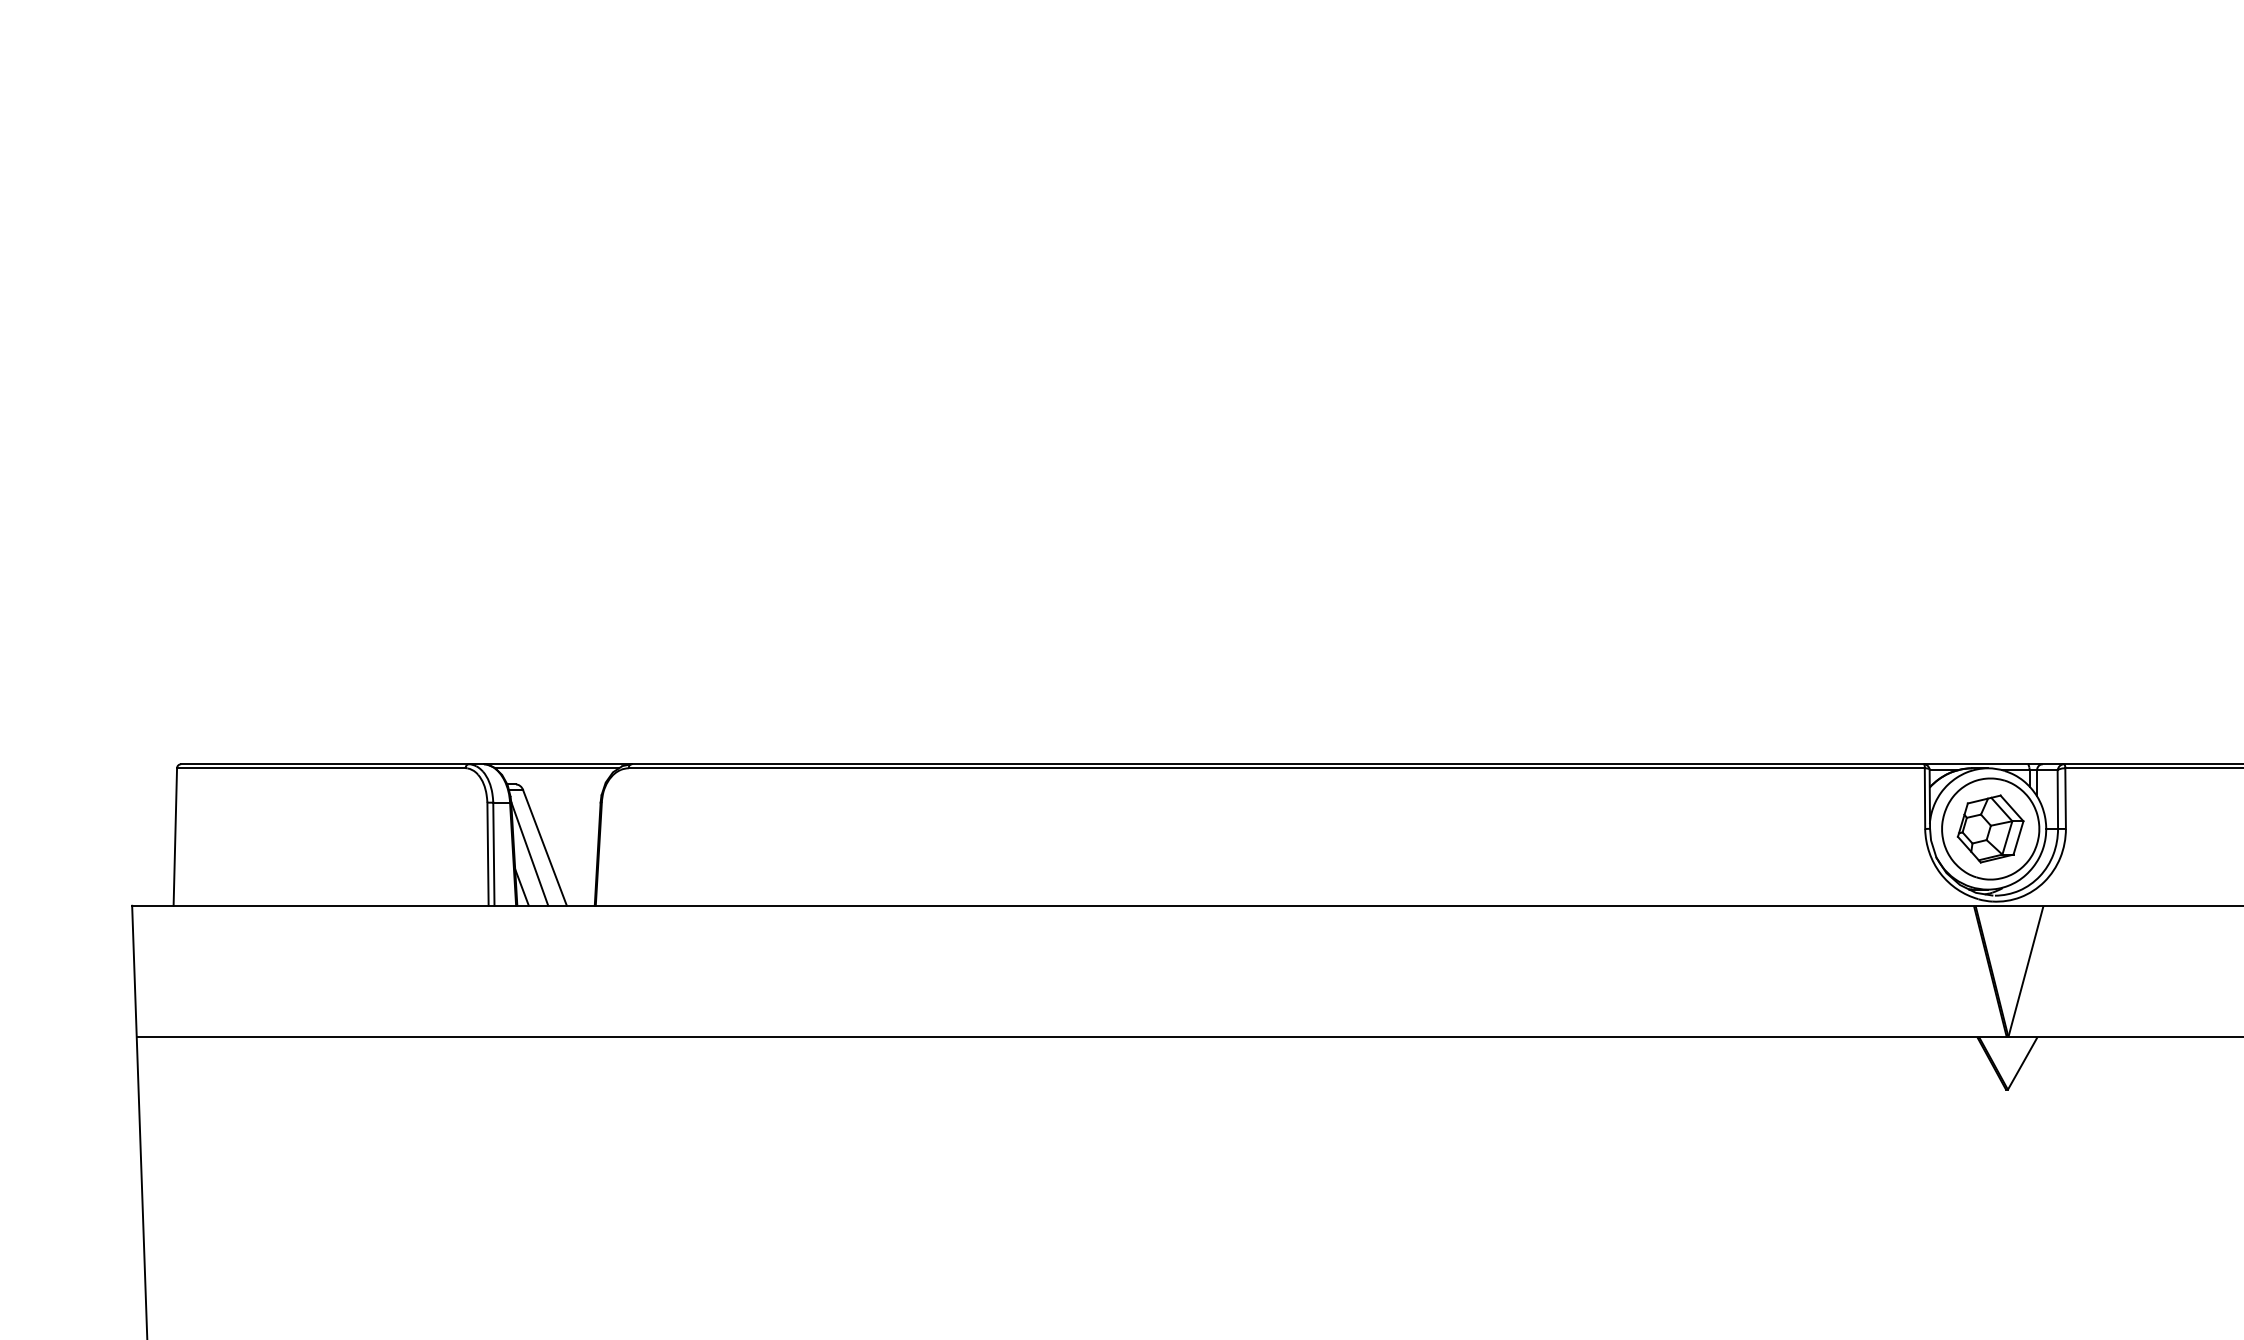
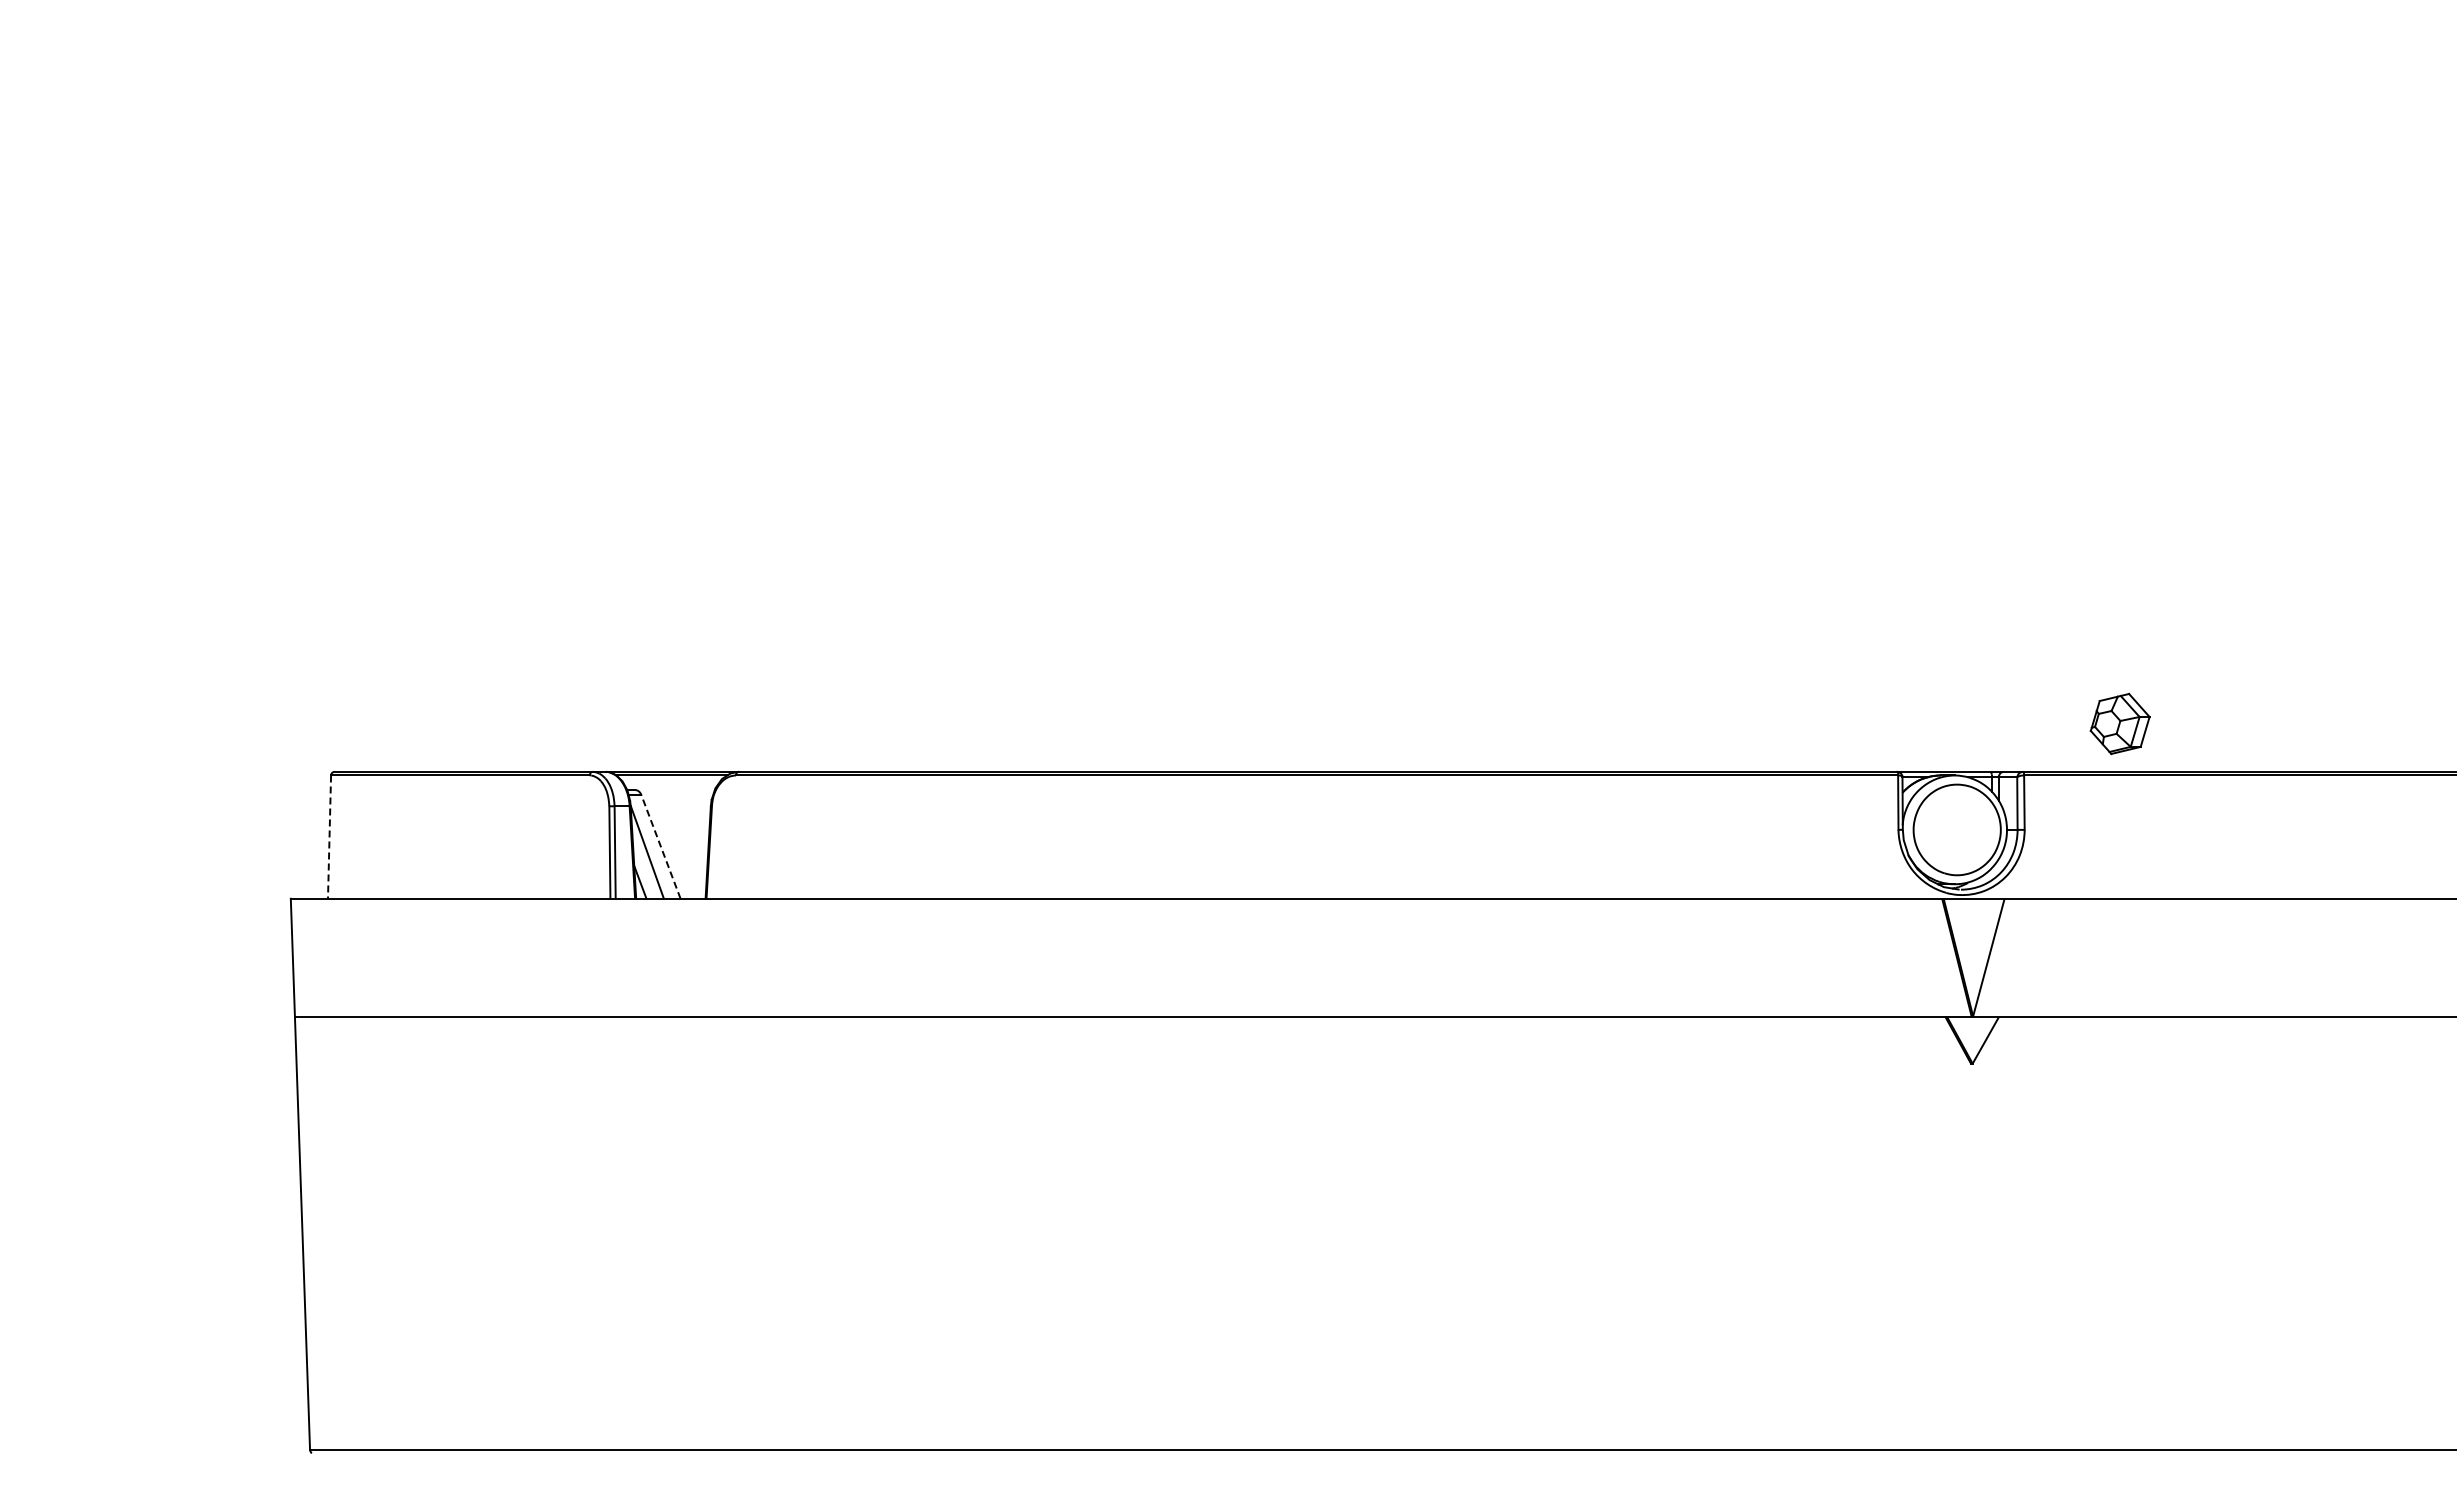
part: (1989, 828) -> (2119, 723), moved
line: (175, 837) -> (329, 837), solid -> dashed
line: (544, 847) -> (660, 846), solid -> dashed

